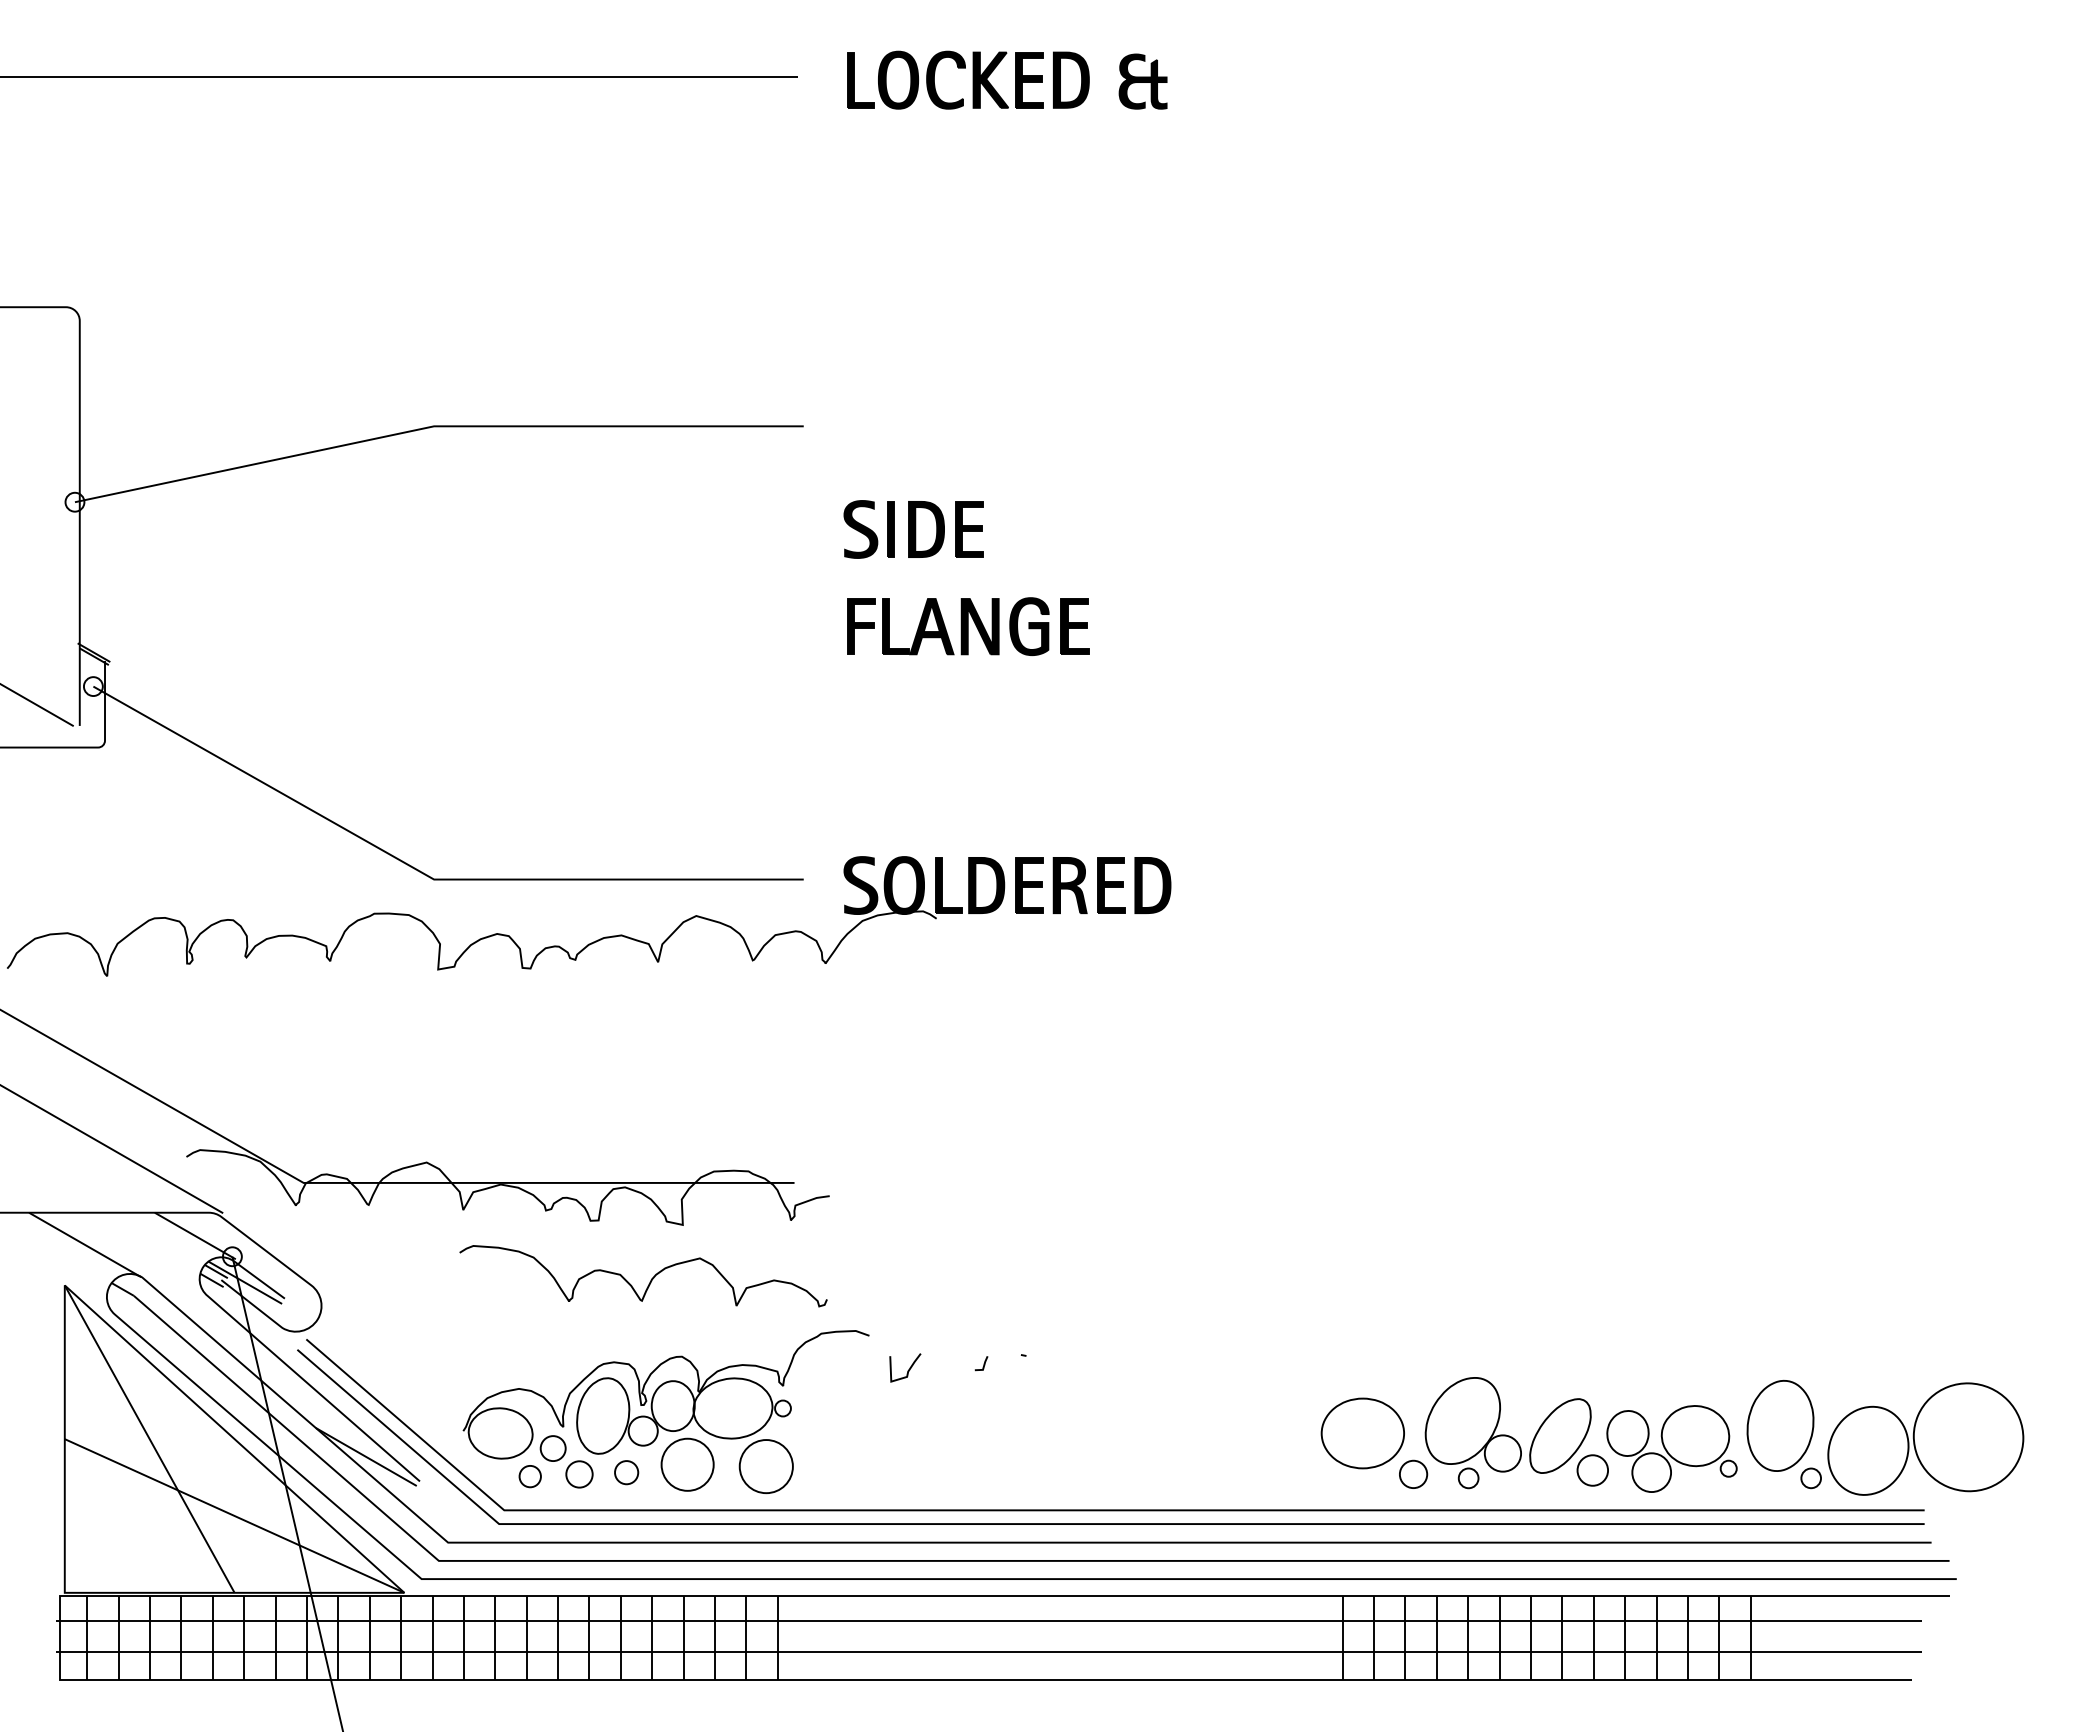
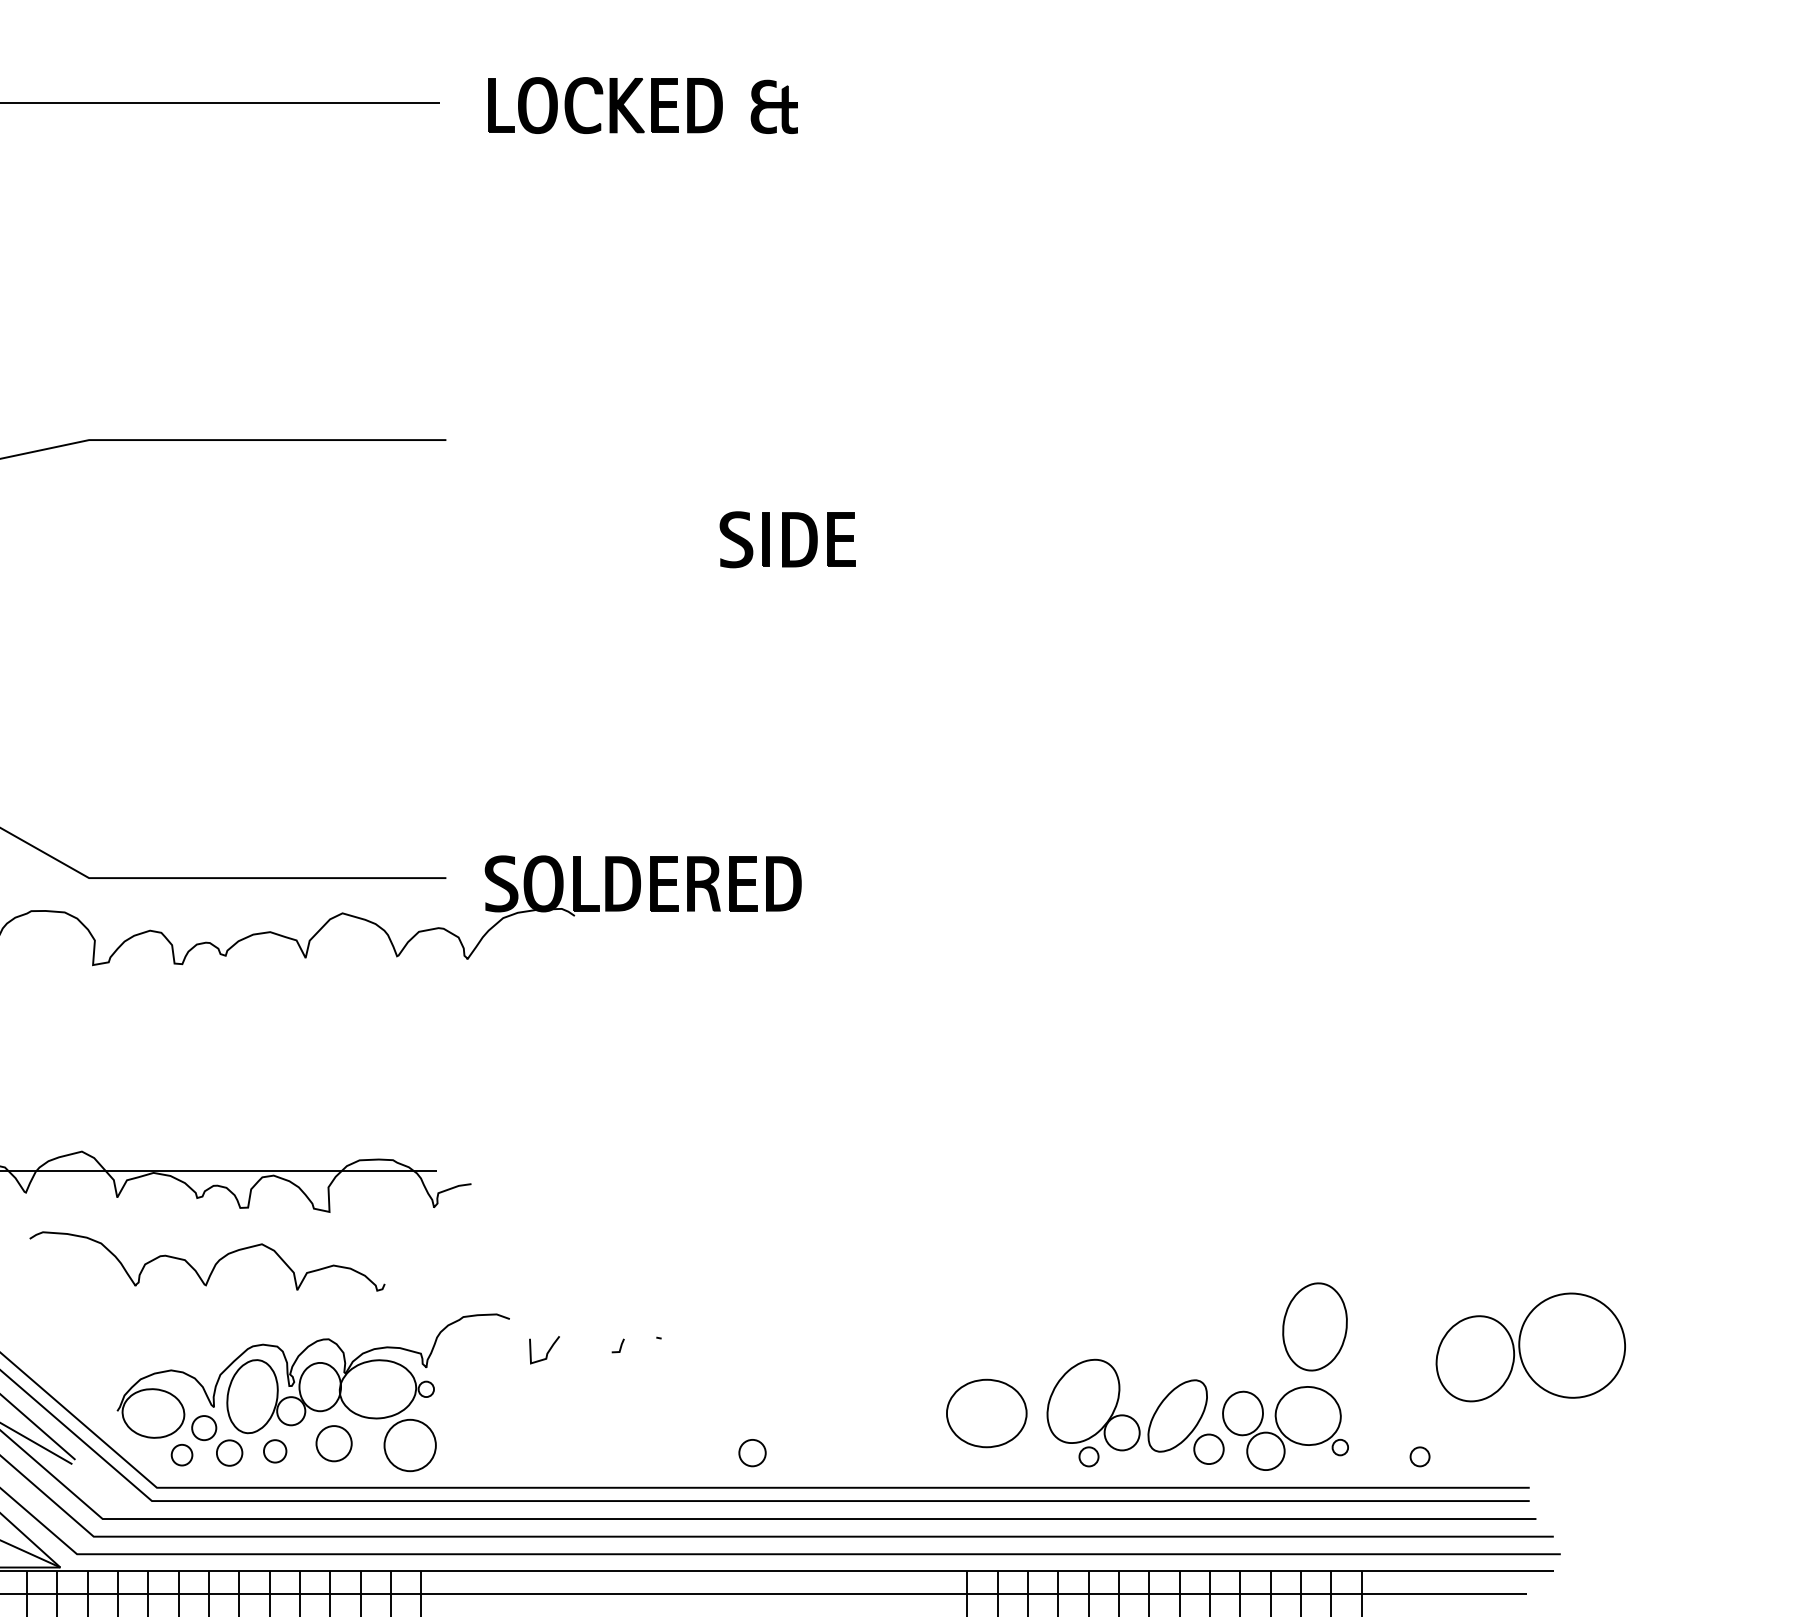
part: (913, 529) -> (787, 539), moved
part: (968, 626) -> (605, 633), removed
part: (650, 1280) -> (214, 1265), moved
part: (1780, 1425) -> (1315, 1326), moved
part: (1925, 1438) -> (1530, 1346), moved
part: (687, 1464) -> (334, 1443), size x0.7
part: (1413, 1473) -> (752, 1452), moved

